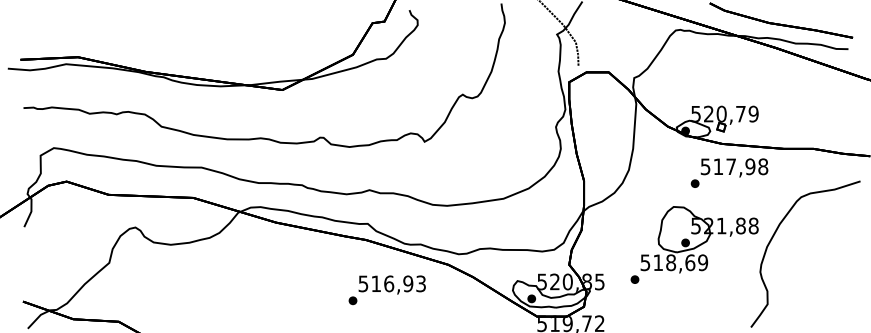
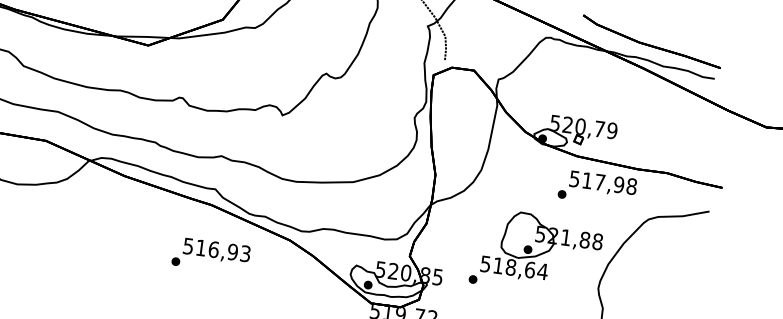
text: (729, 172) -> (597, 187), moved
text: (702, 262) -> (542, 271), 518,69 -> 518,64
text: (386, 290) -> (210, 255), moved

